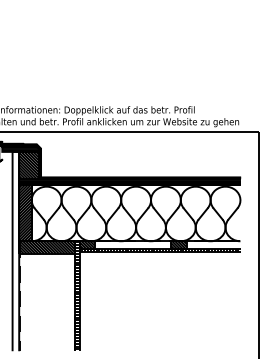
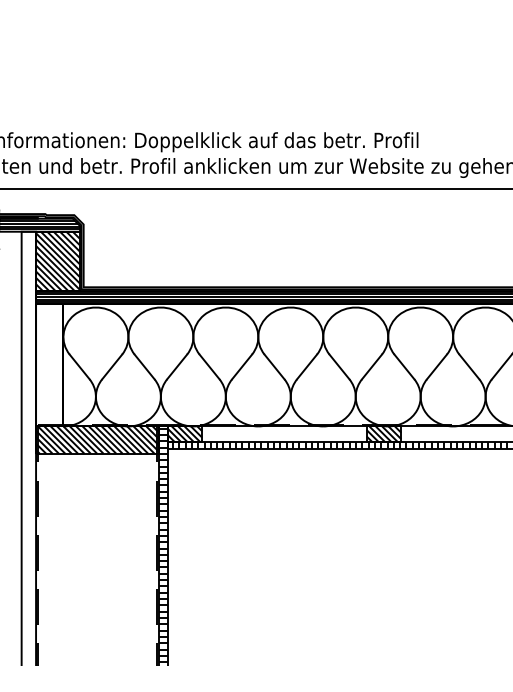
hatch: (25, 213) -> (49, 365), removed

